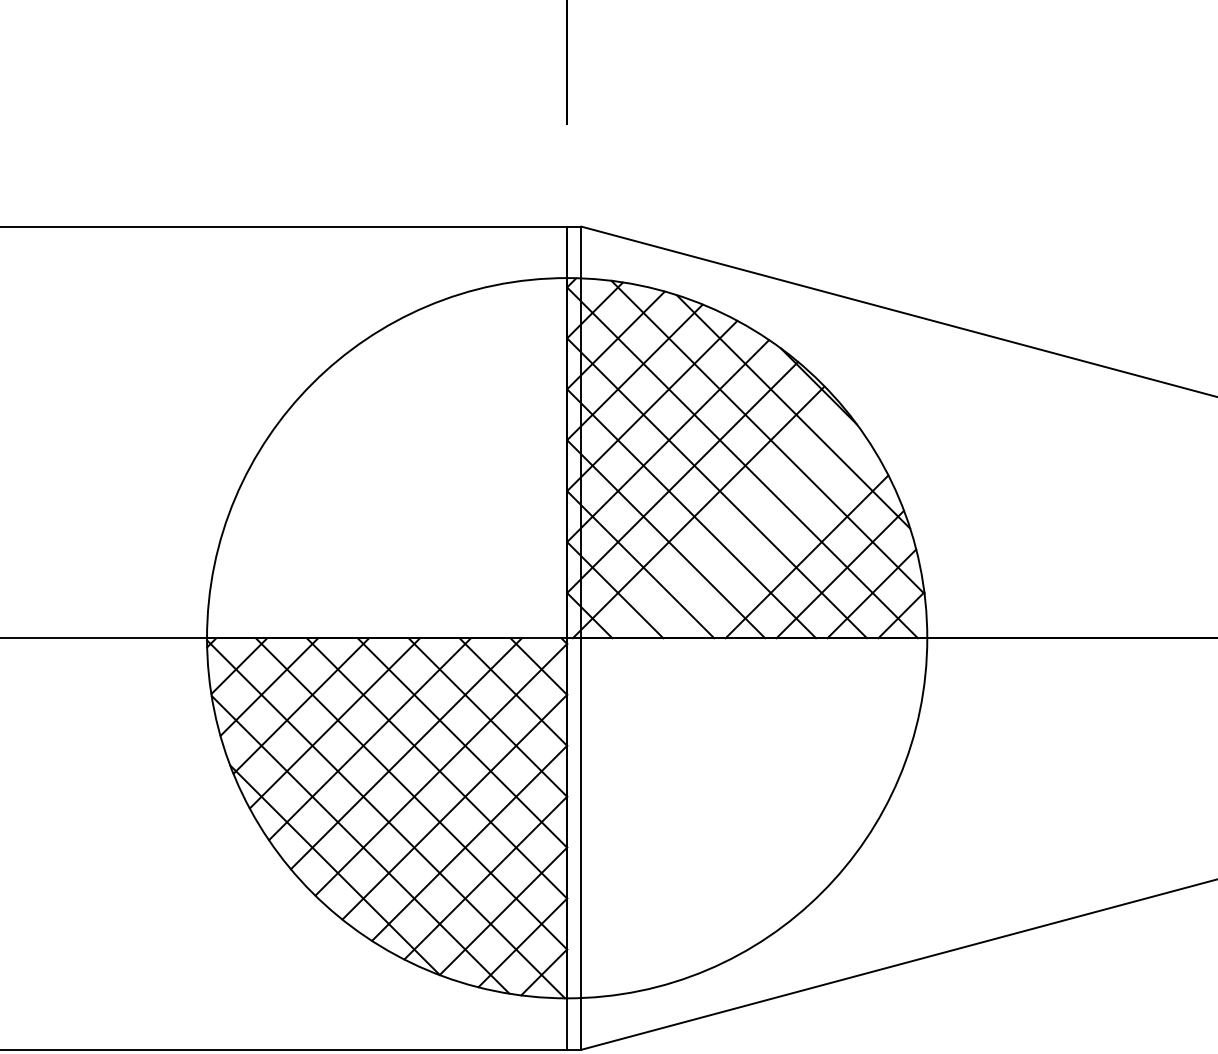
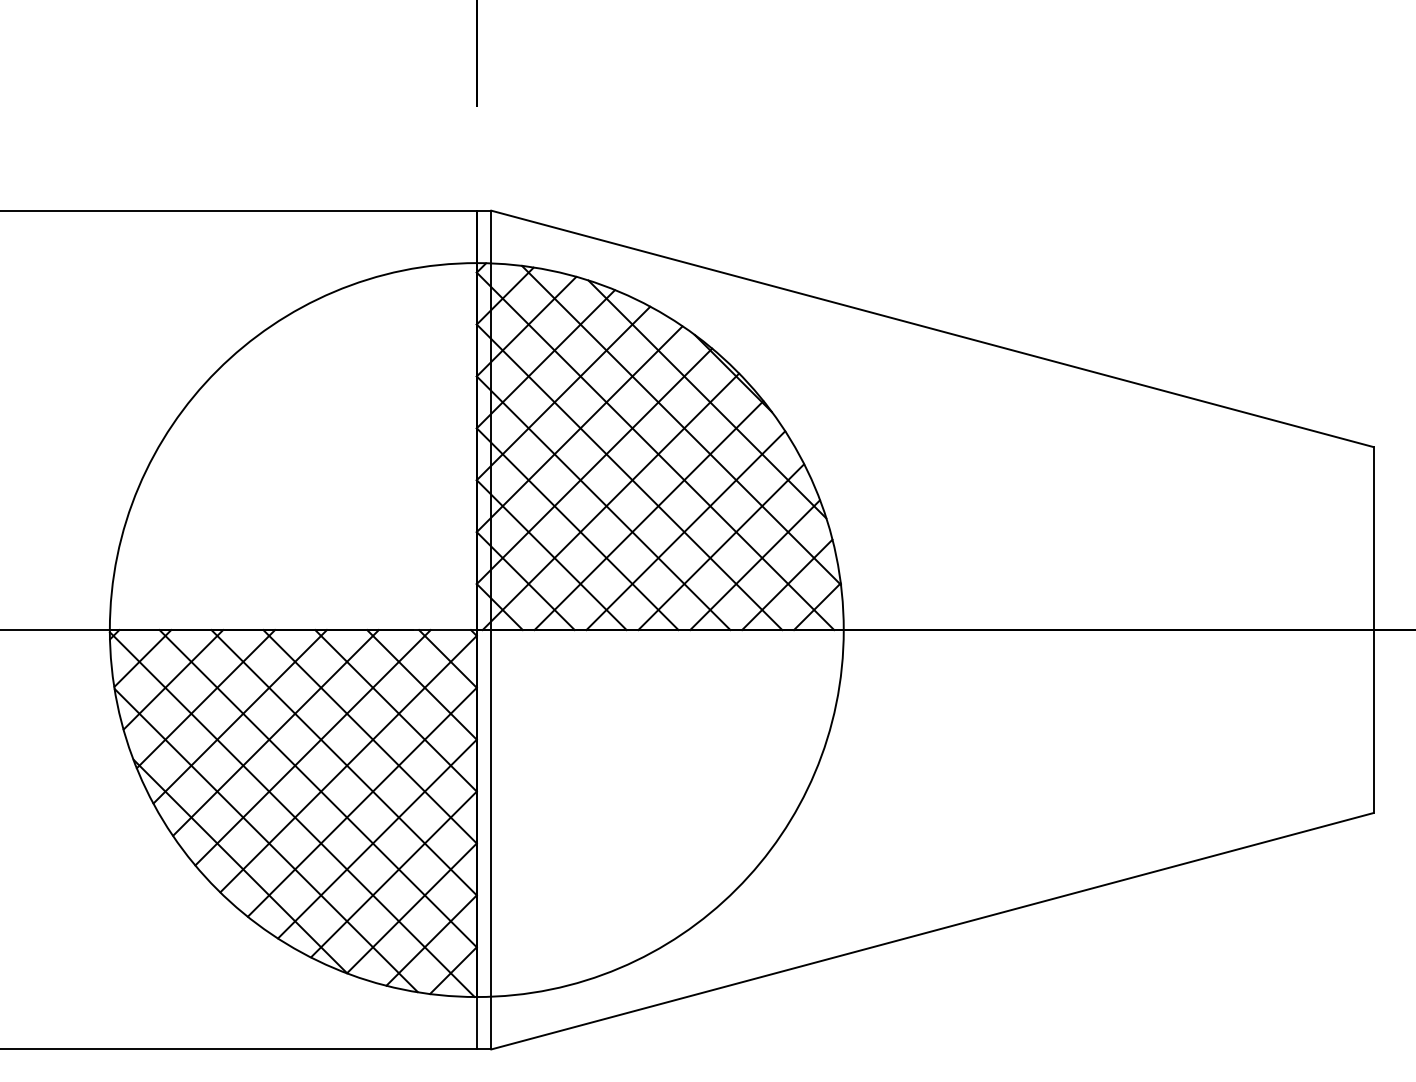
line: (735, 525) -> (648, 515), added
line: (771, 540) -> (685, 530), added

